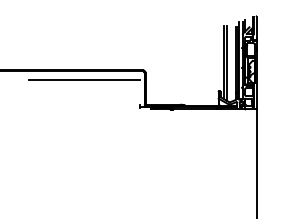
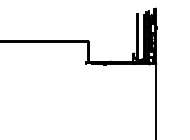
line: (83, 81) -> (51, 47), removed

